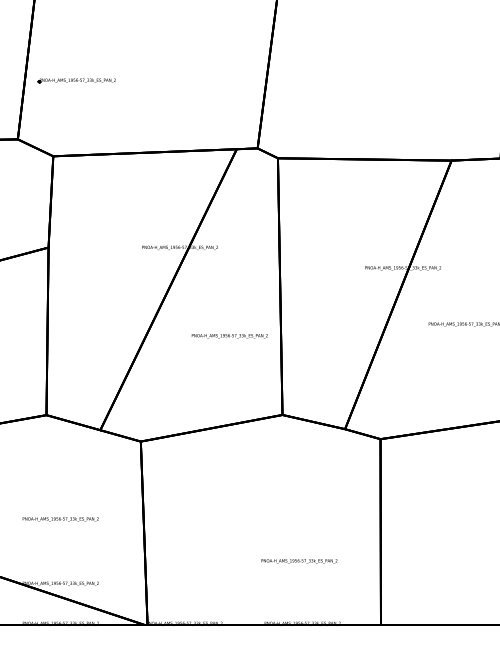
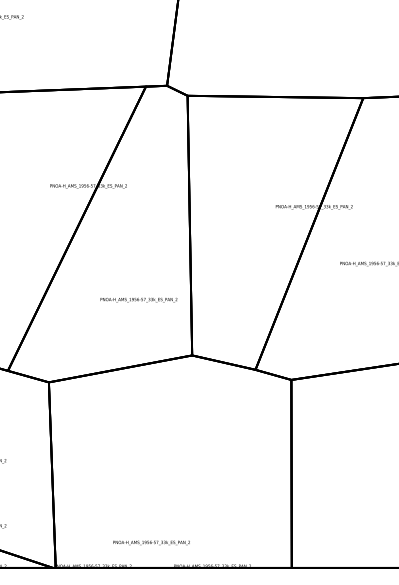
text: (229, 336) -> (138, 300), moved
text: (299, 561) -> (151, 543), moved

